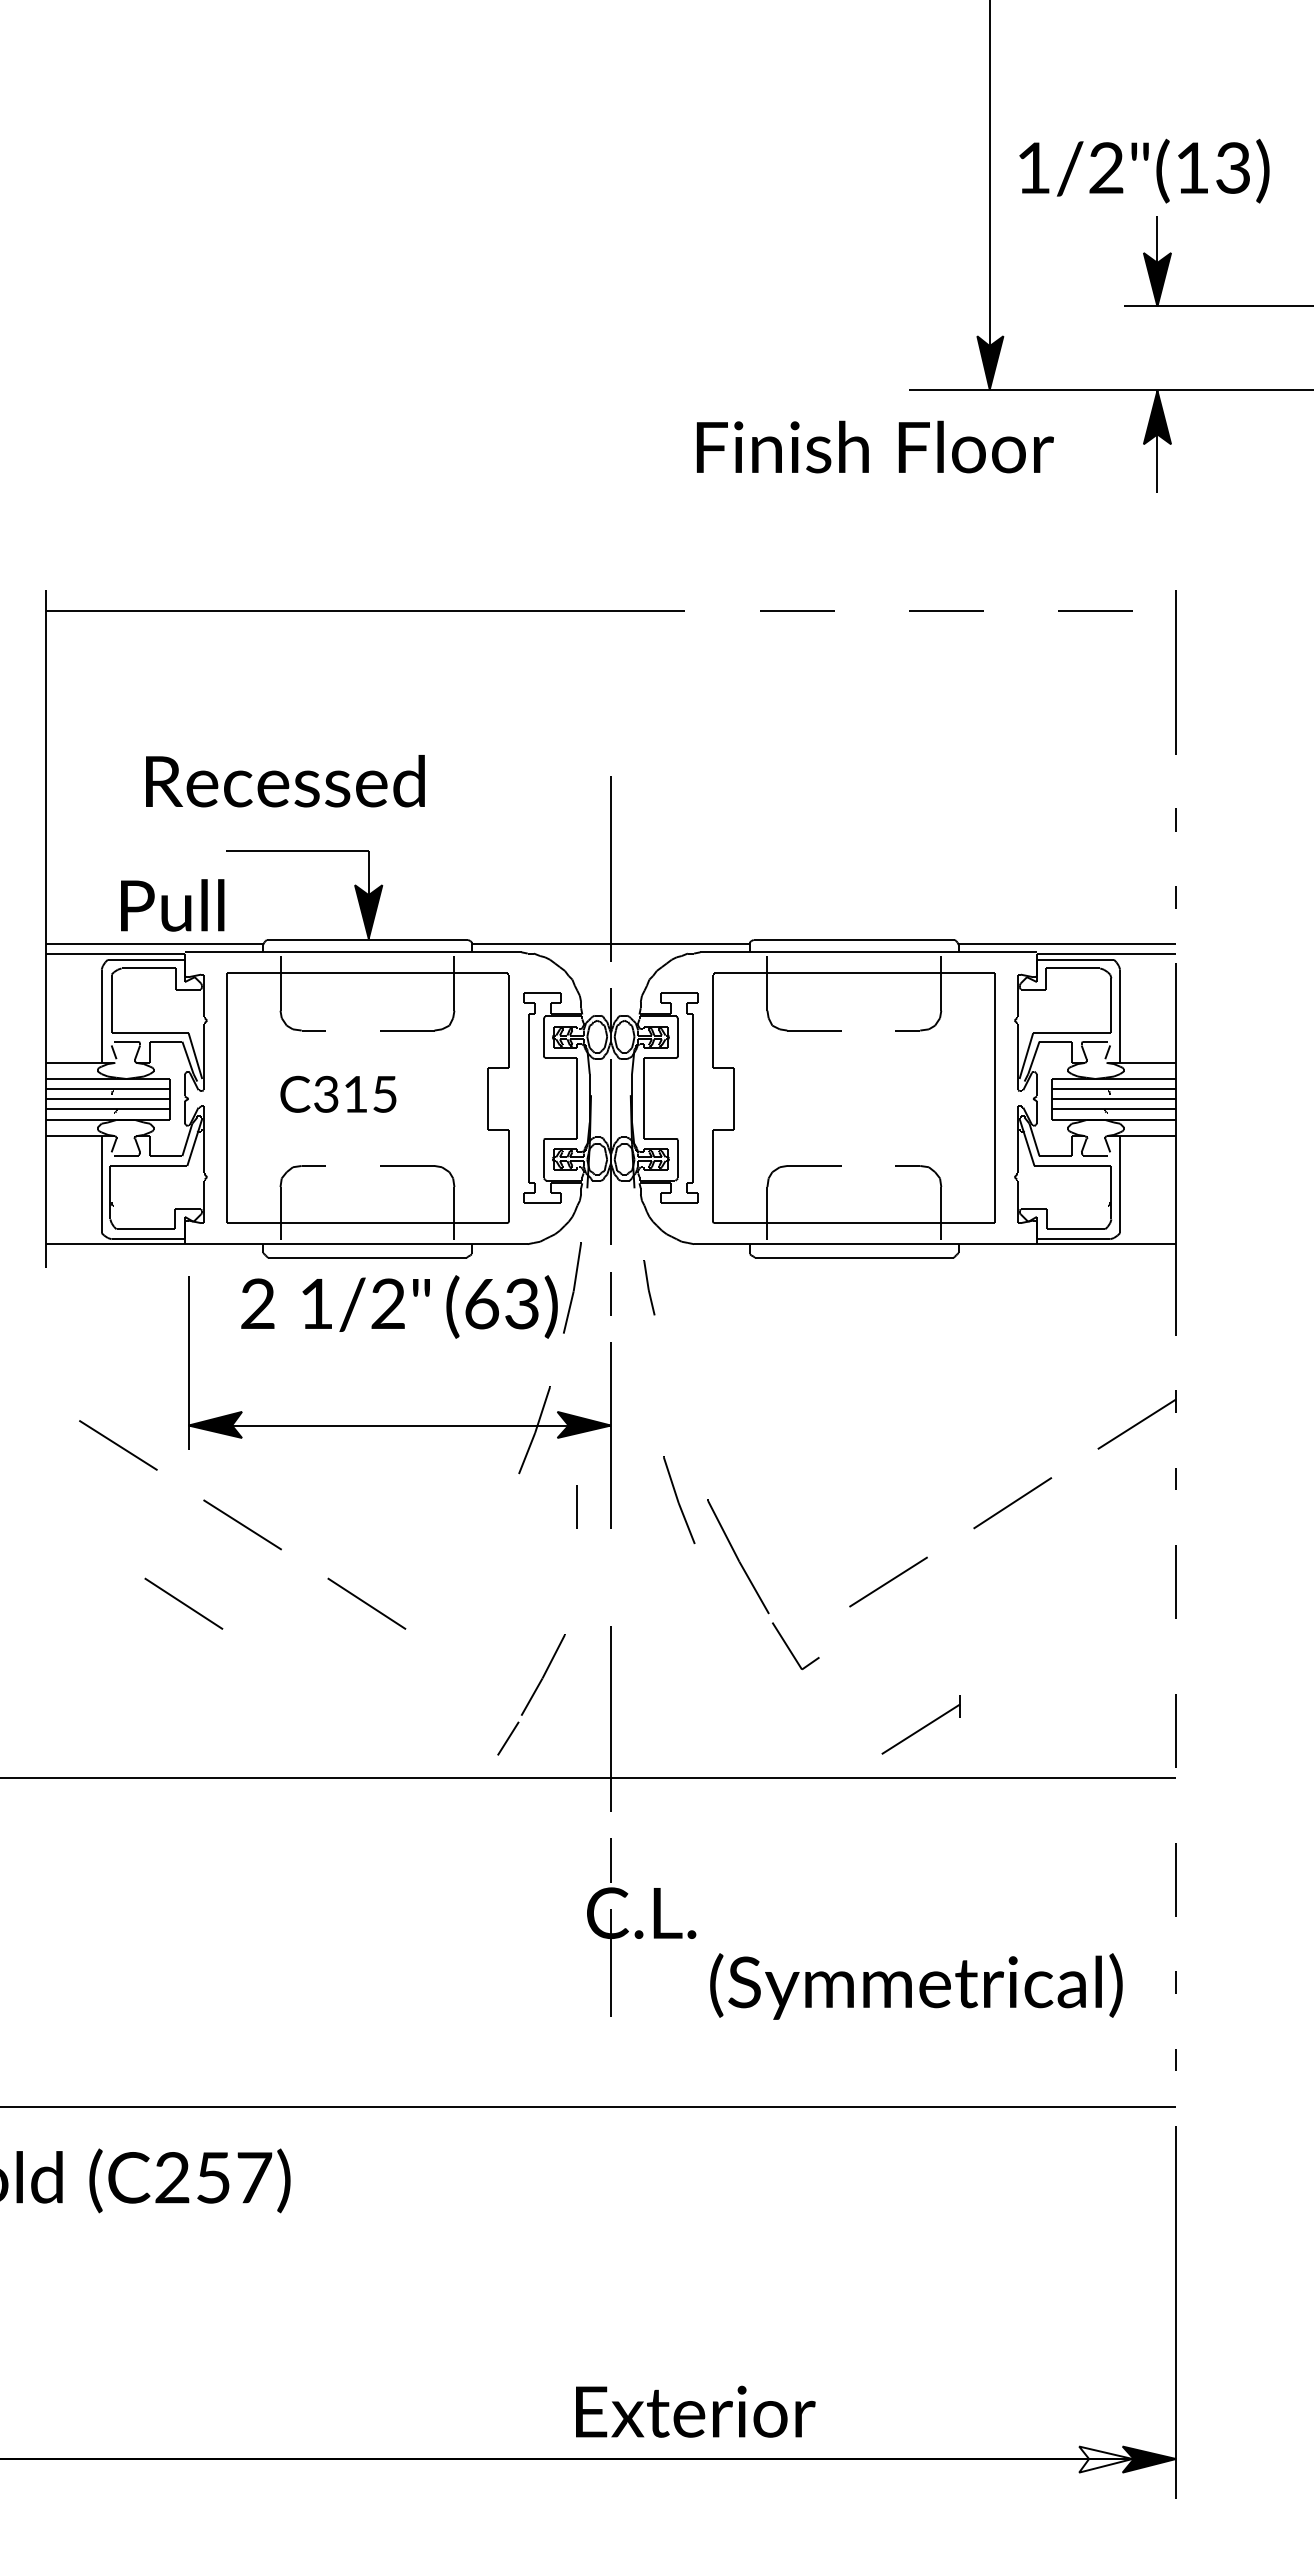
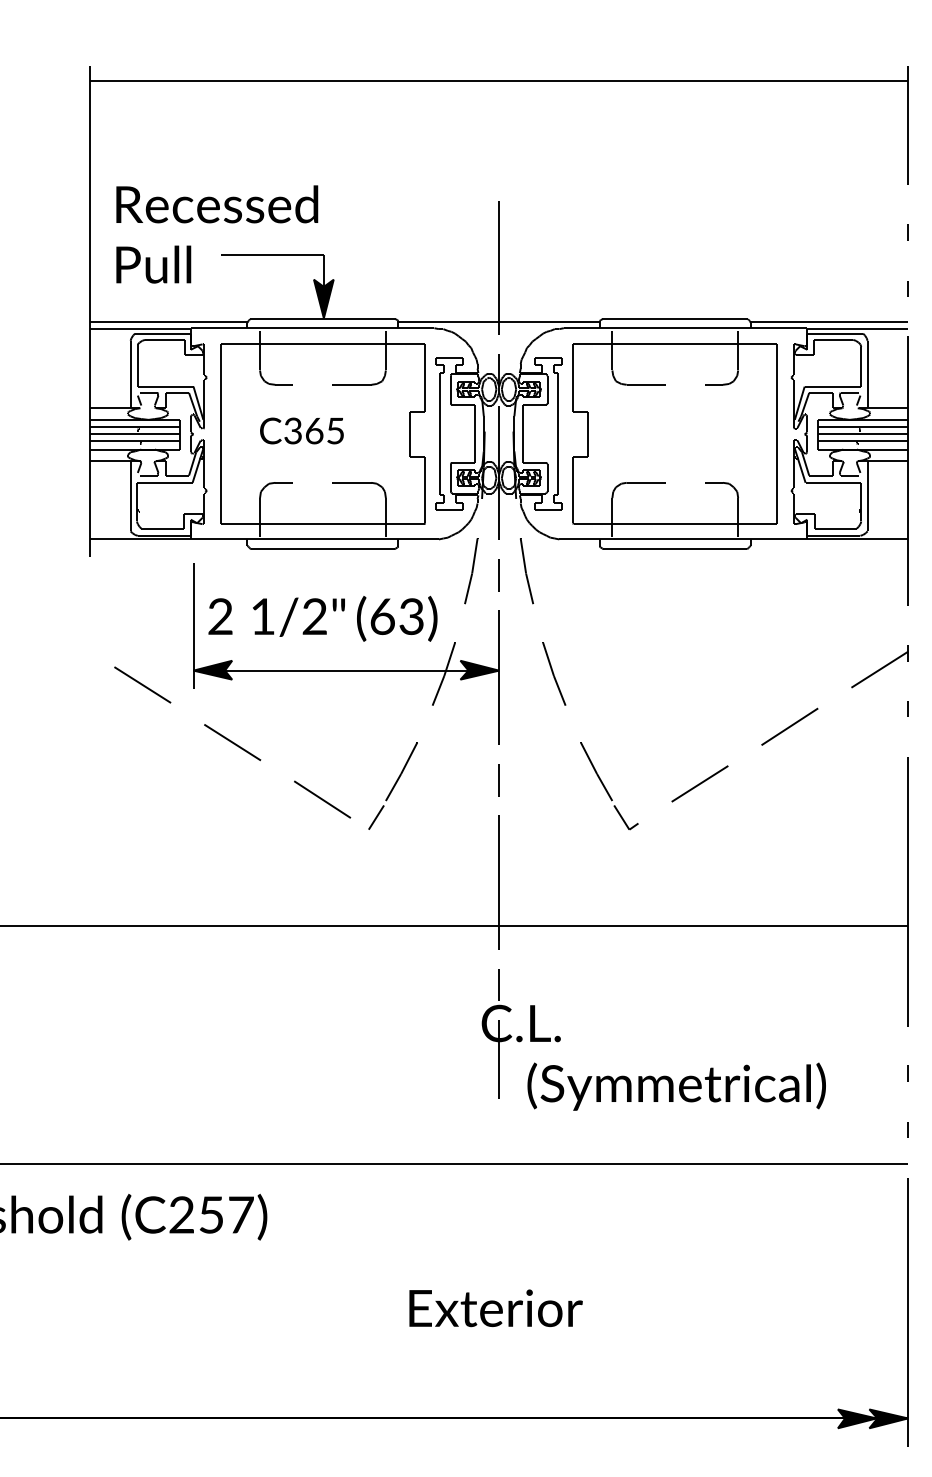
line: (893, 610) -> (703, 80), dashed -> solid
text: (285, 781) -> (217, 204), moved
text: (172, 905) -> (153, 264), moved
text: (355, 1094) -> (314, 431), C315 -> C365
part: (649, 1287) -> (527, 570), size x1.67
text: (399, 1306) -> (322, 618), moved
part: (679, 1500) -> (554, 674), moved
line: (576, 1506) -> (498, 779), moved
part: (763, 1584) -> (609, 785), size x0.71
line: (183, 1603) -> (189, 799), removed
part: (531, 1694) -> (393, 785), moved
part: (920, 1724) -> (723, 886), removed
line: (1176, 1730) -> (908, 891), dashed -> solid
text: (916, 1986) -> (676, 1086), moved
text: (695, 2411) -> (495, 1308), moved
fill: (1105, 2459) -> (856, 1418), added

